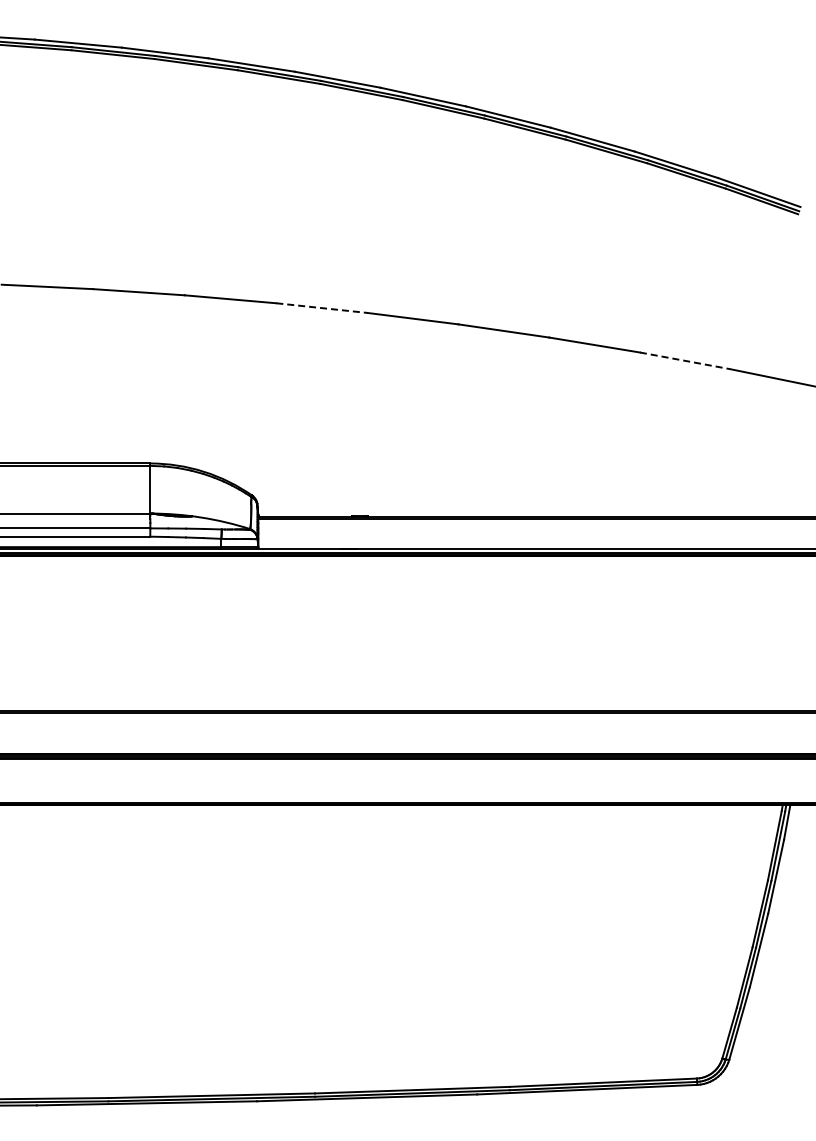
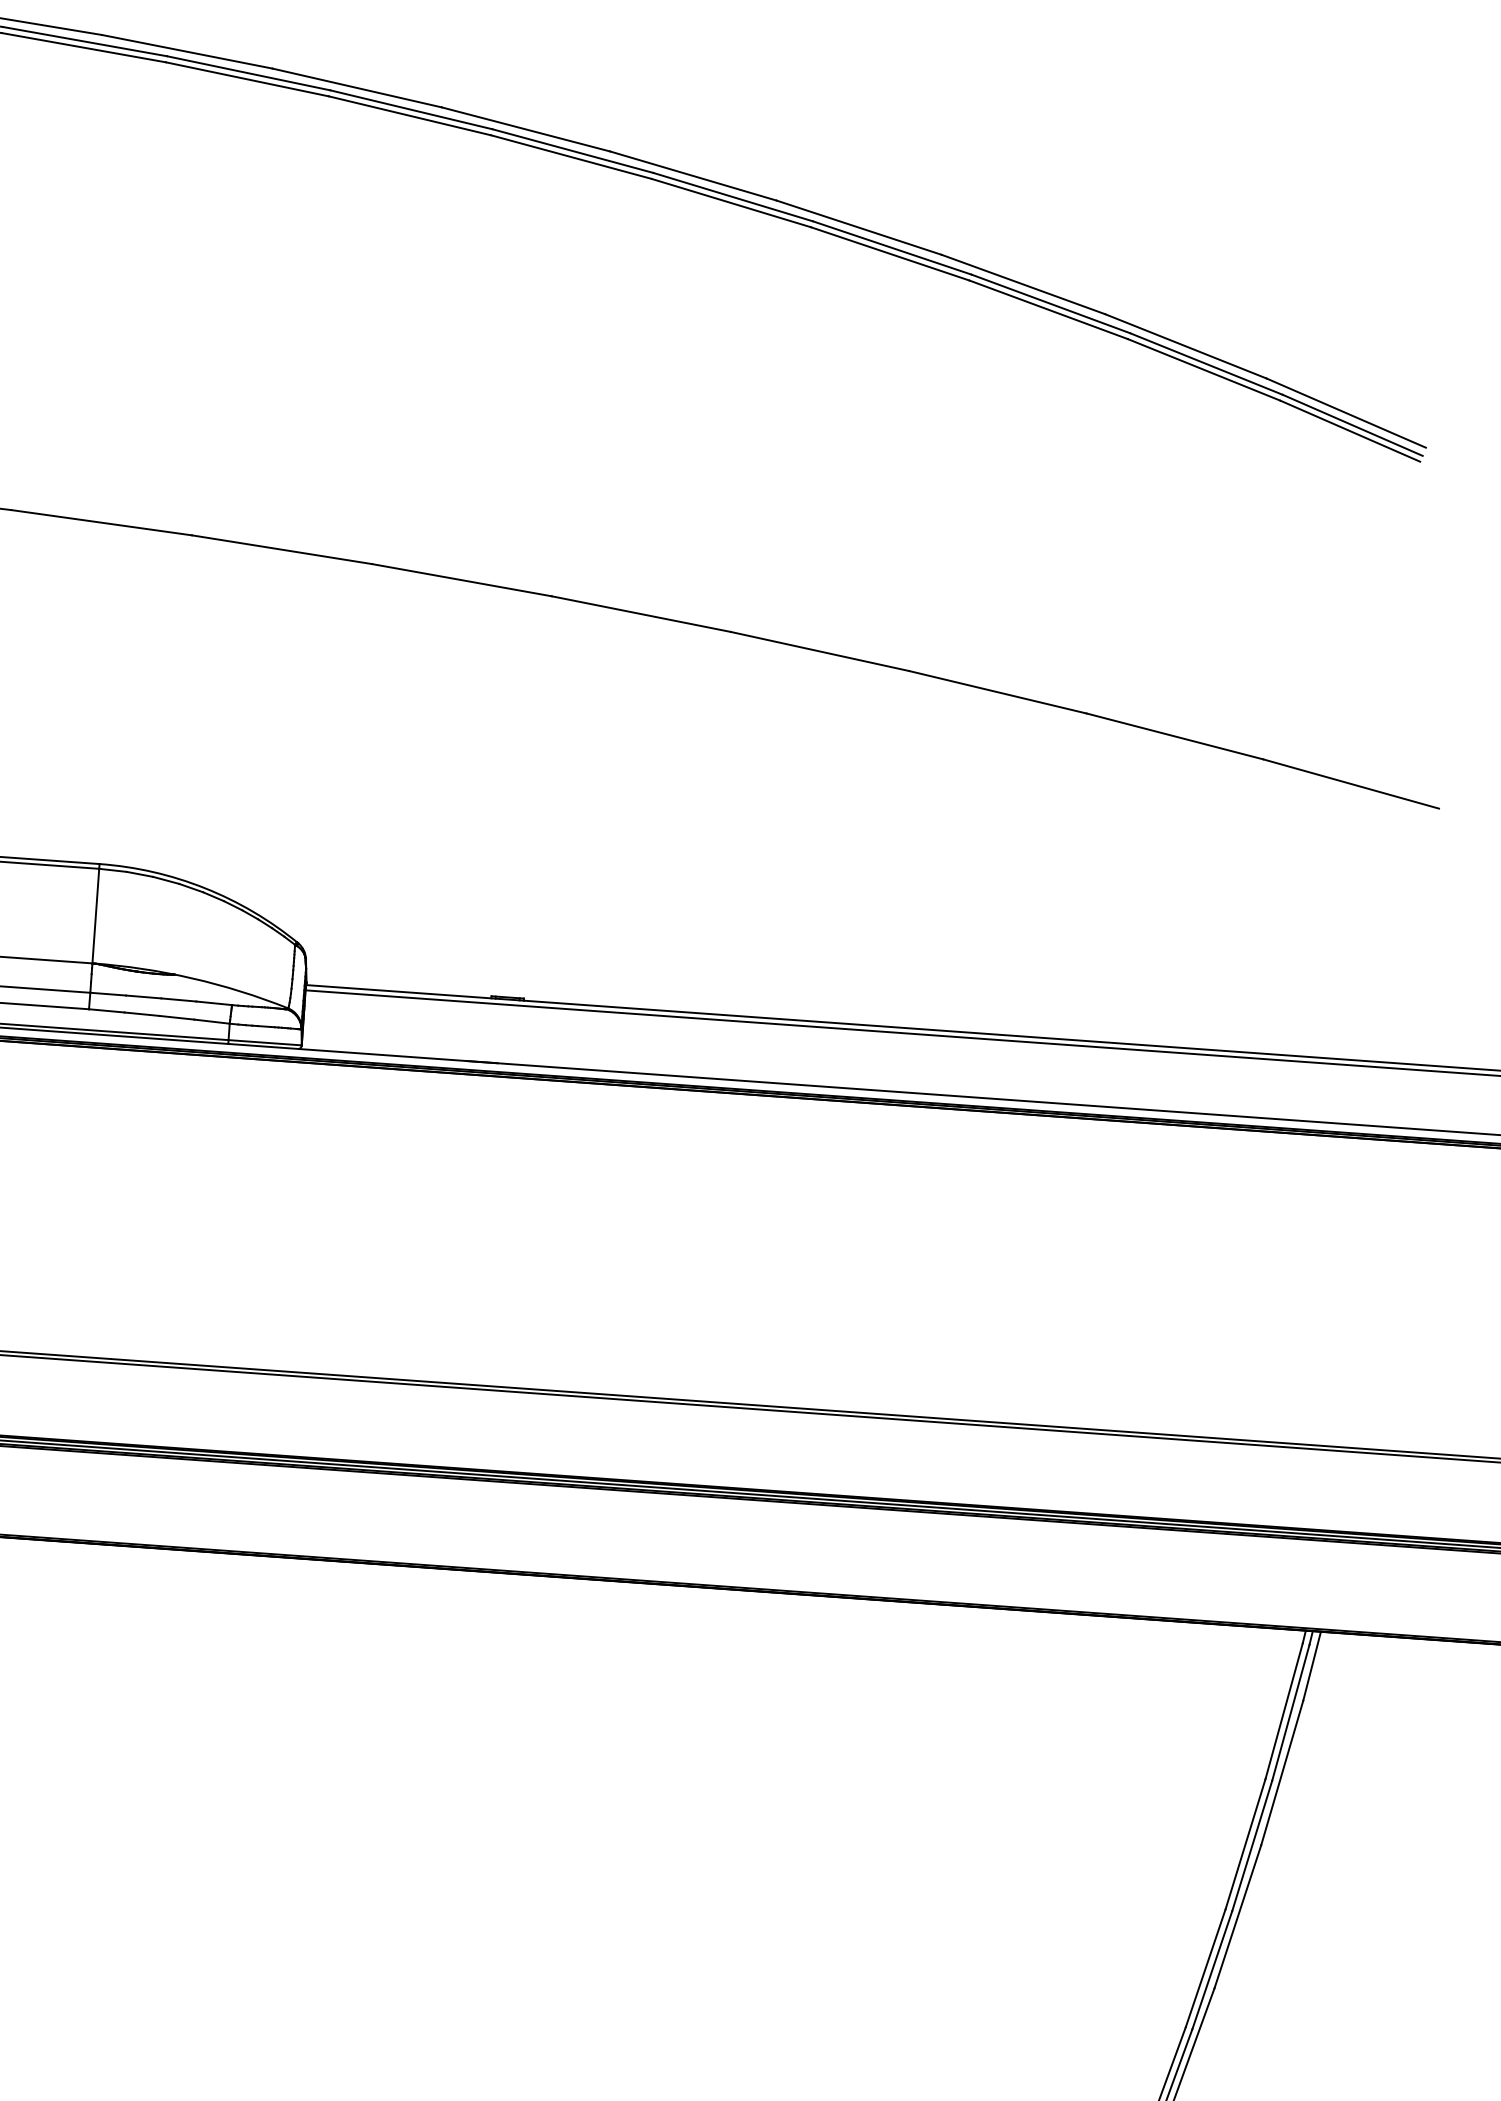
line: (321, 308) -> (461, 580), dashed -> solid
line: (685, 360) -> (1175, 735), dashed -> solid

